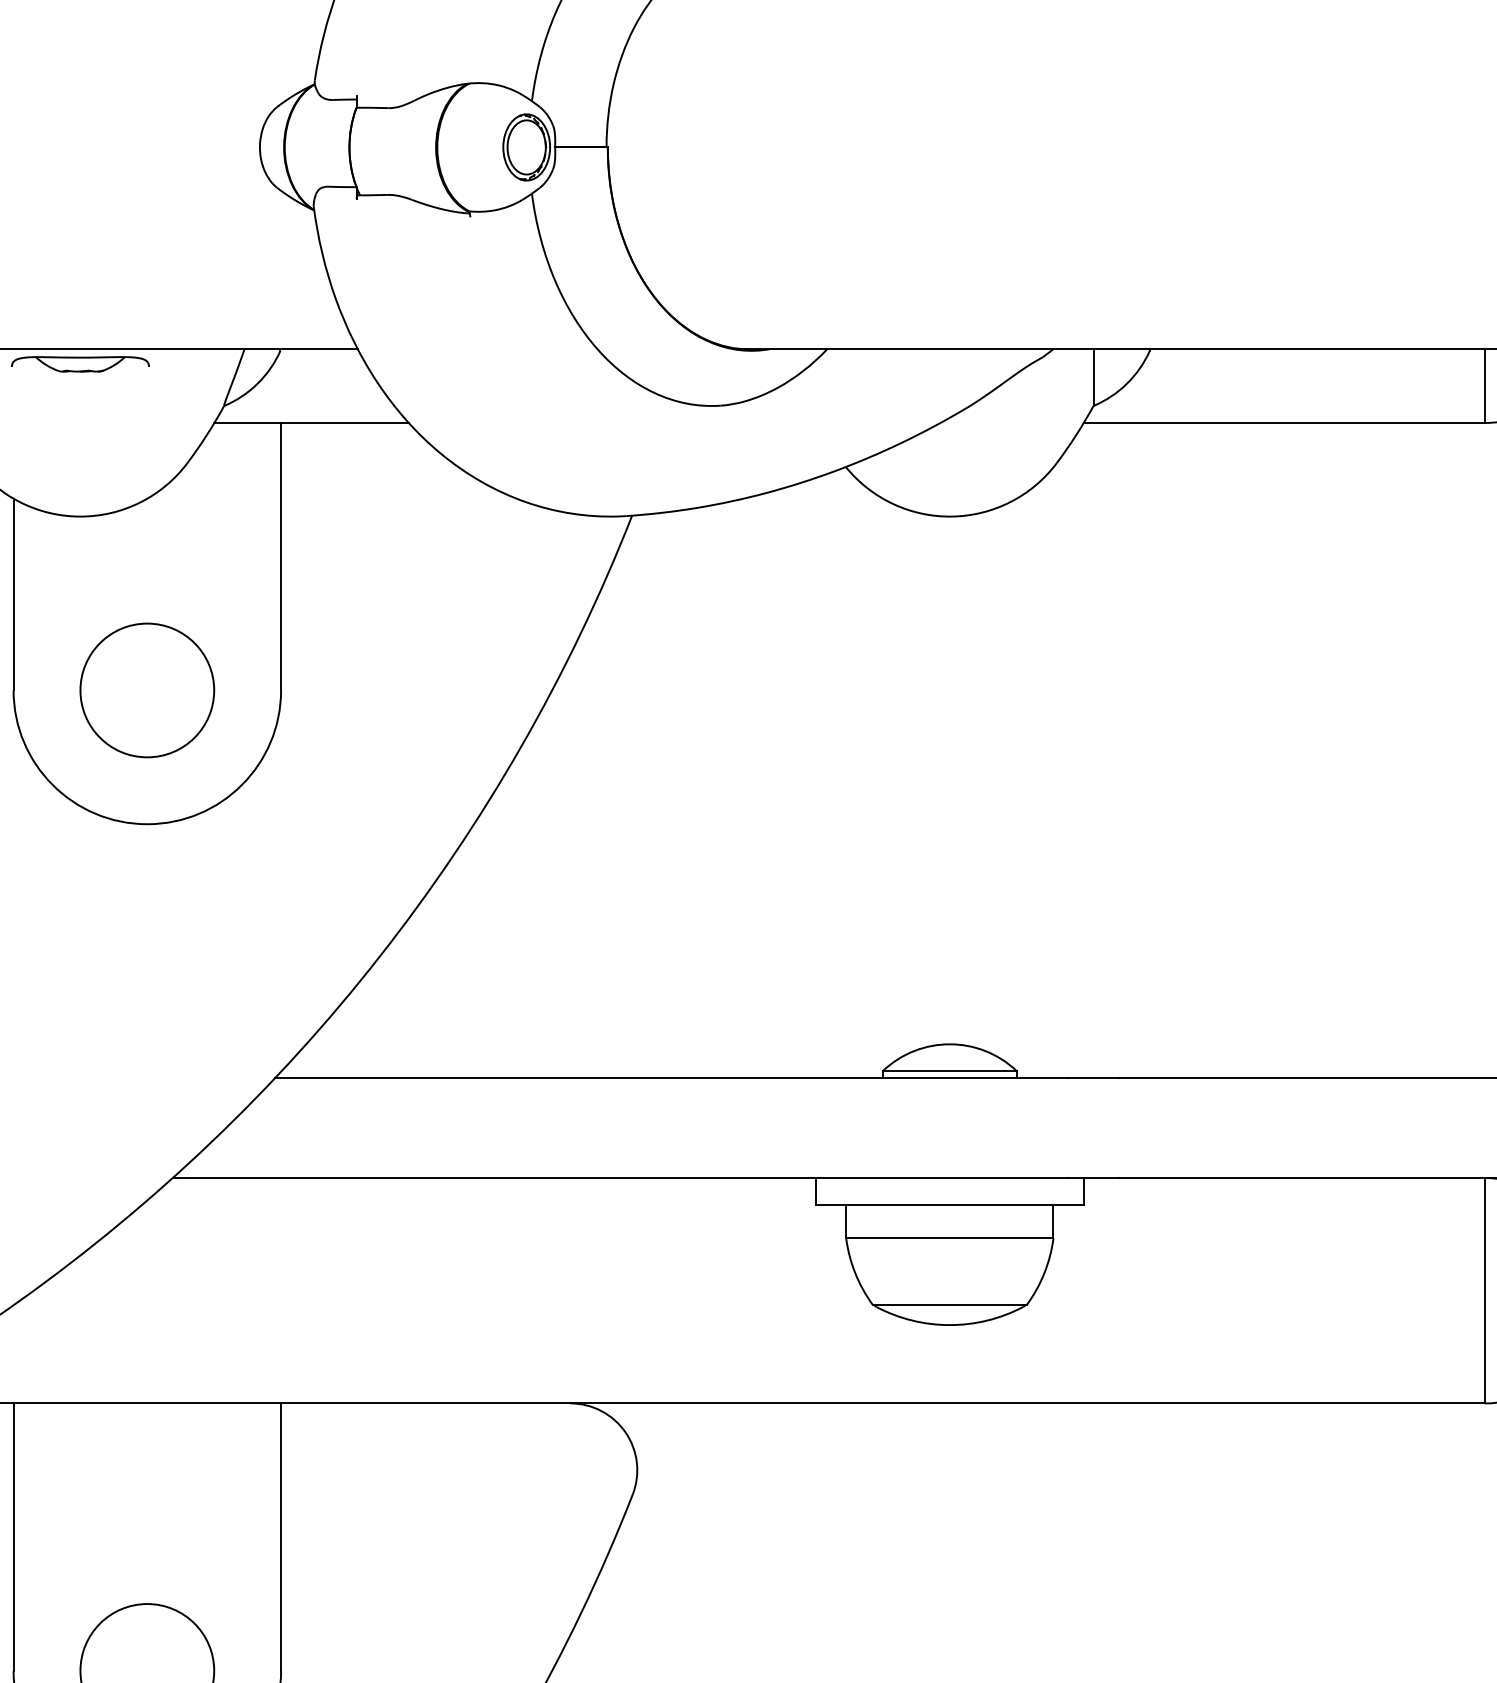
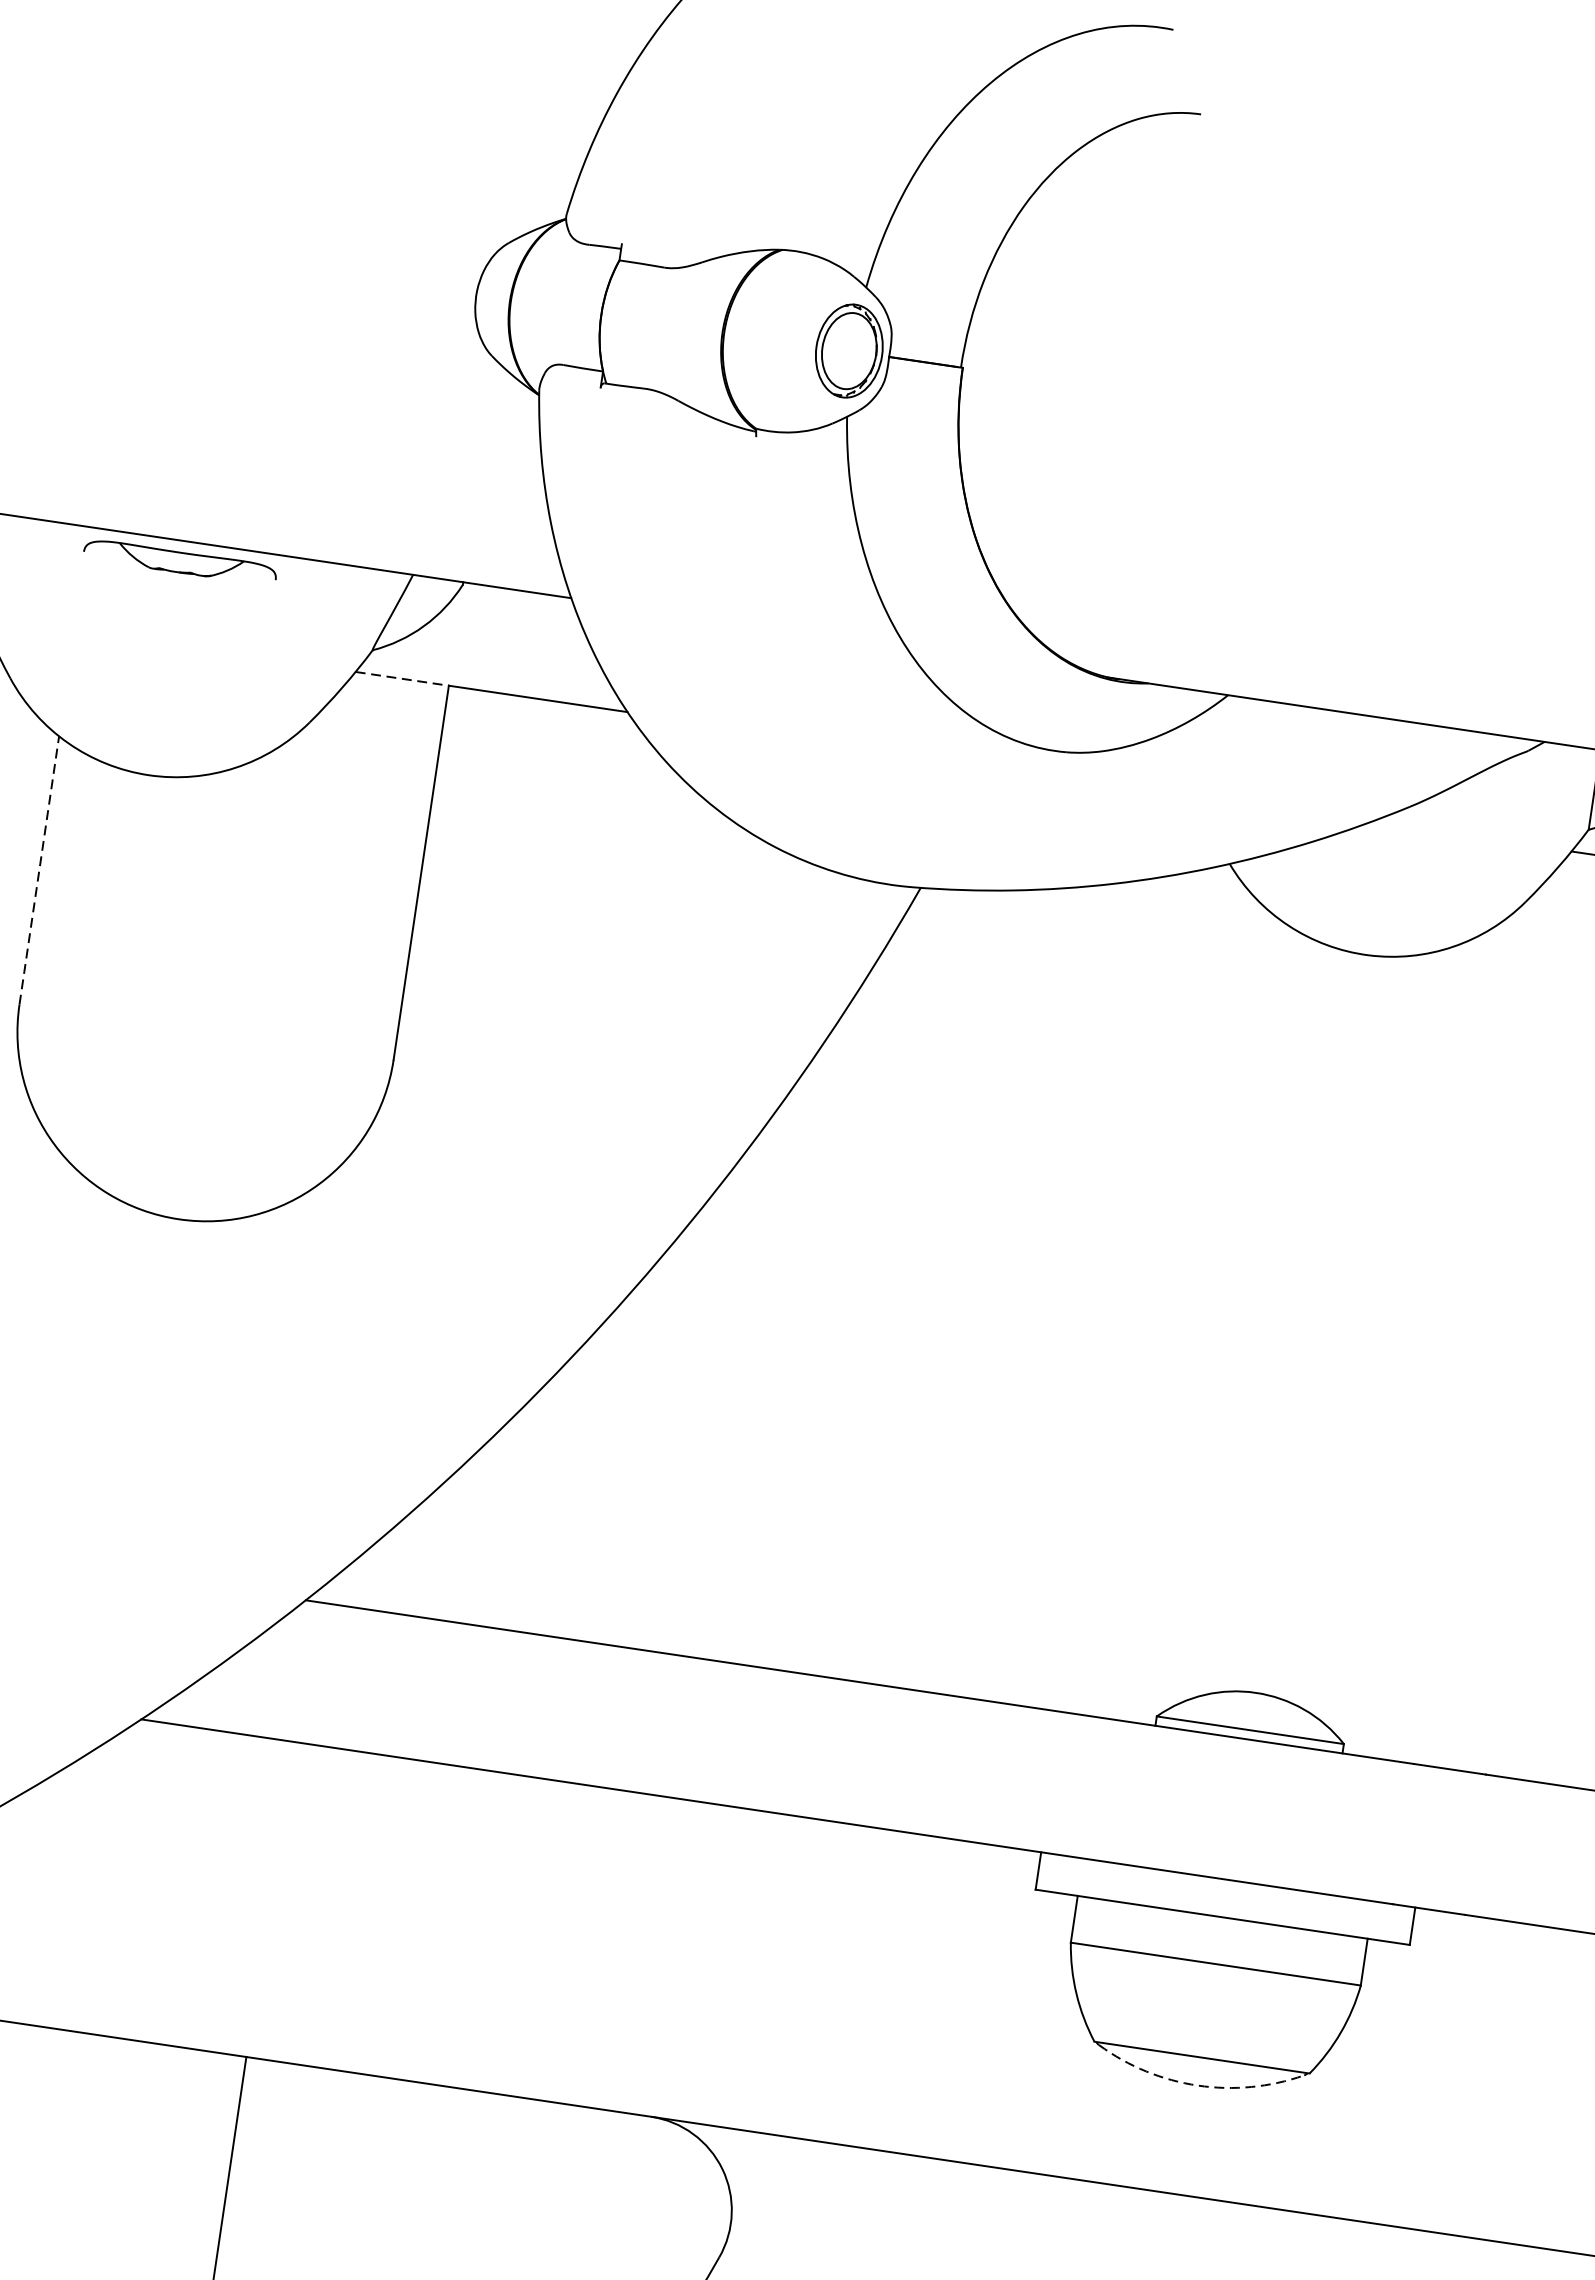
line: (248, 422) -> (403, 678), solid -> dashed
line: (13, 594) -> (39, 870), solid -> dashed
circle: (147, 690) -> (206, 1032), removed
arc: (949, 1325) -> (1197, 2086), solid -> dashed

